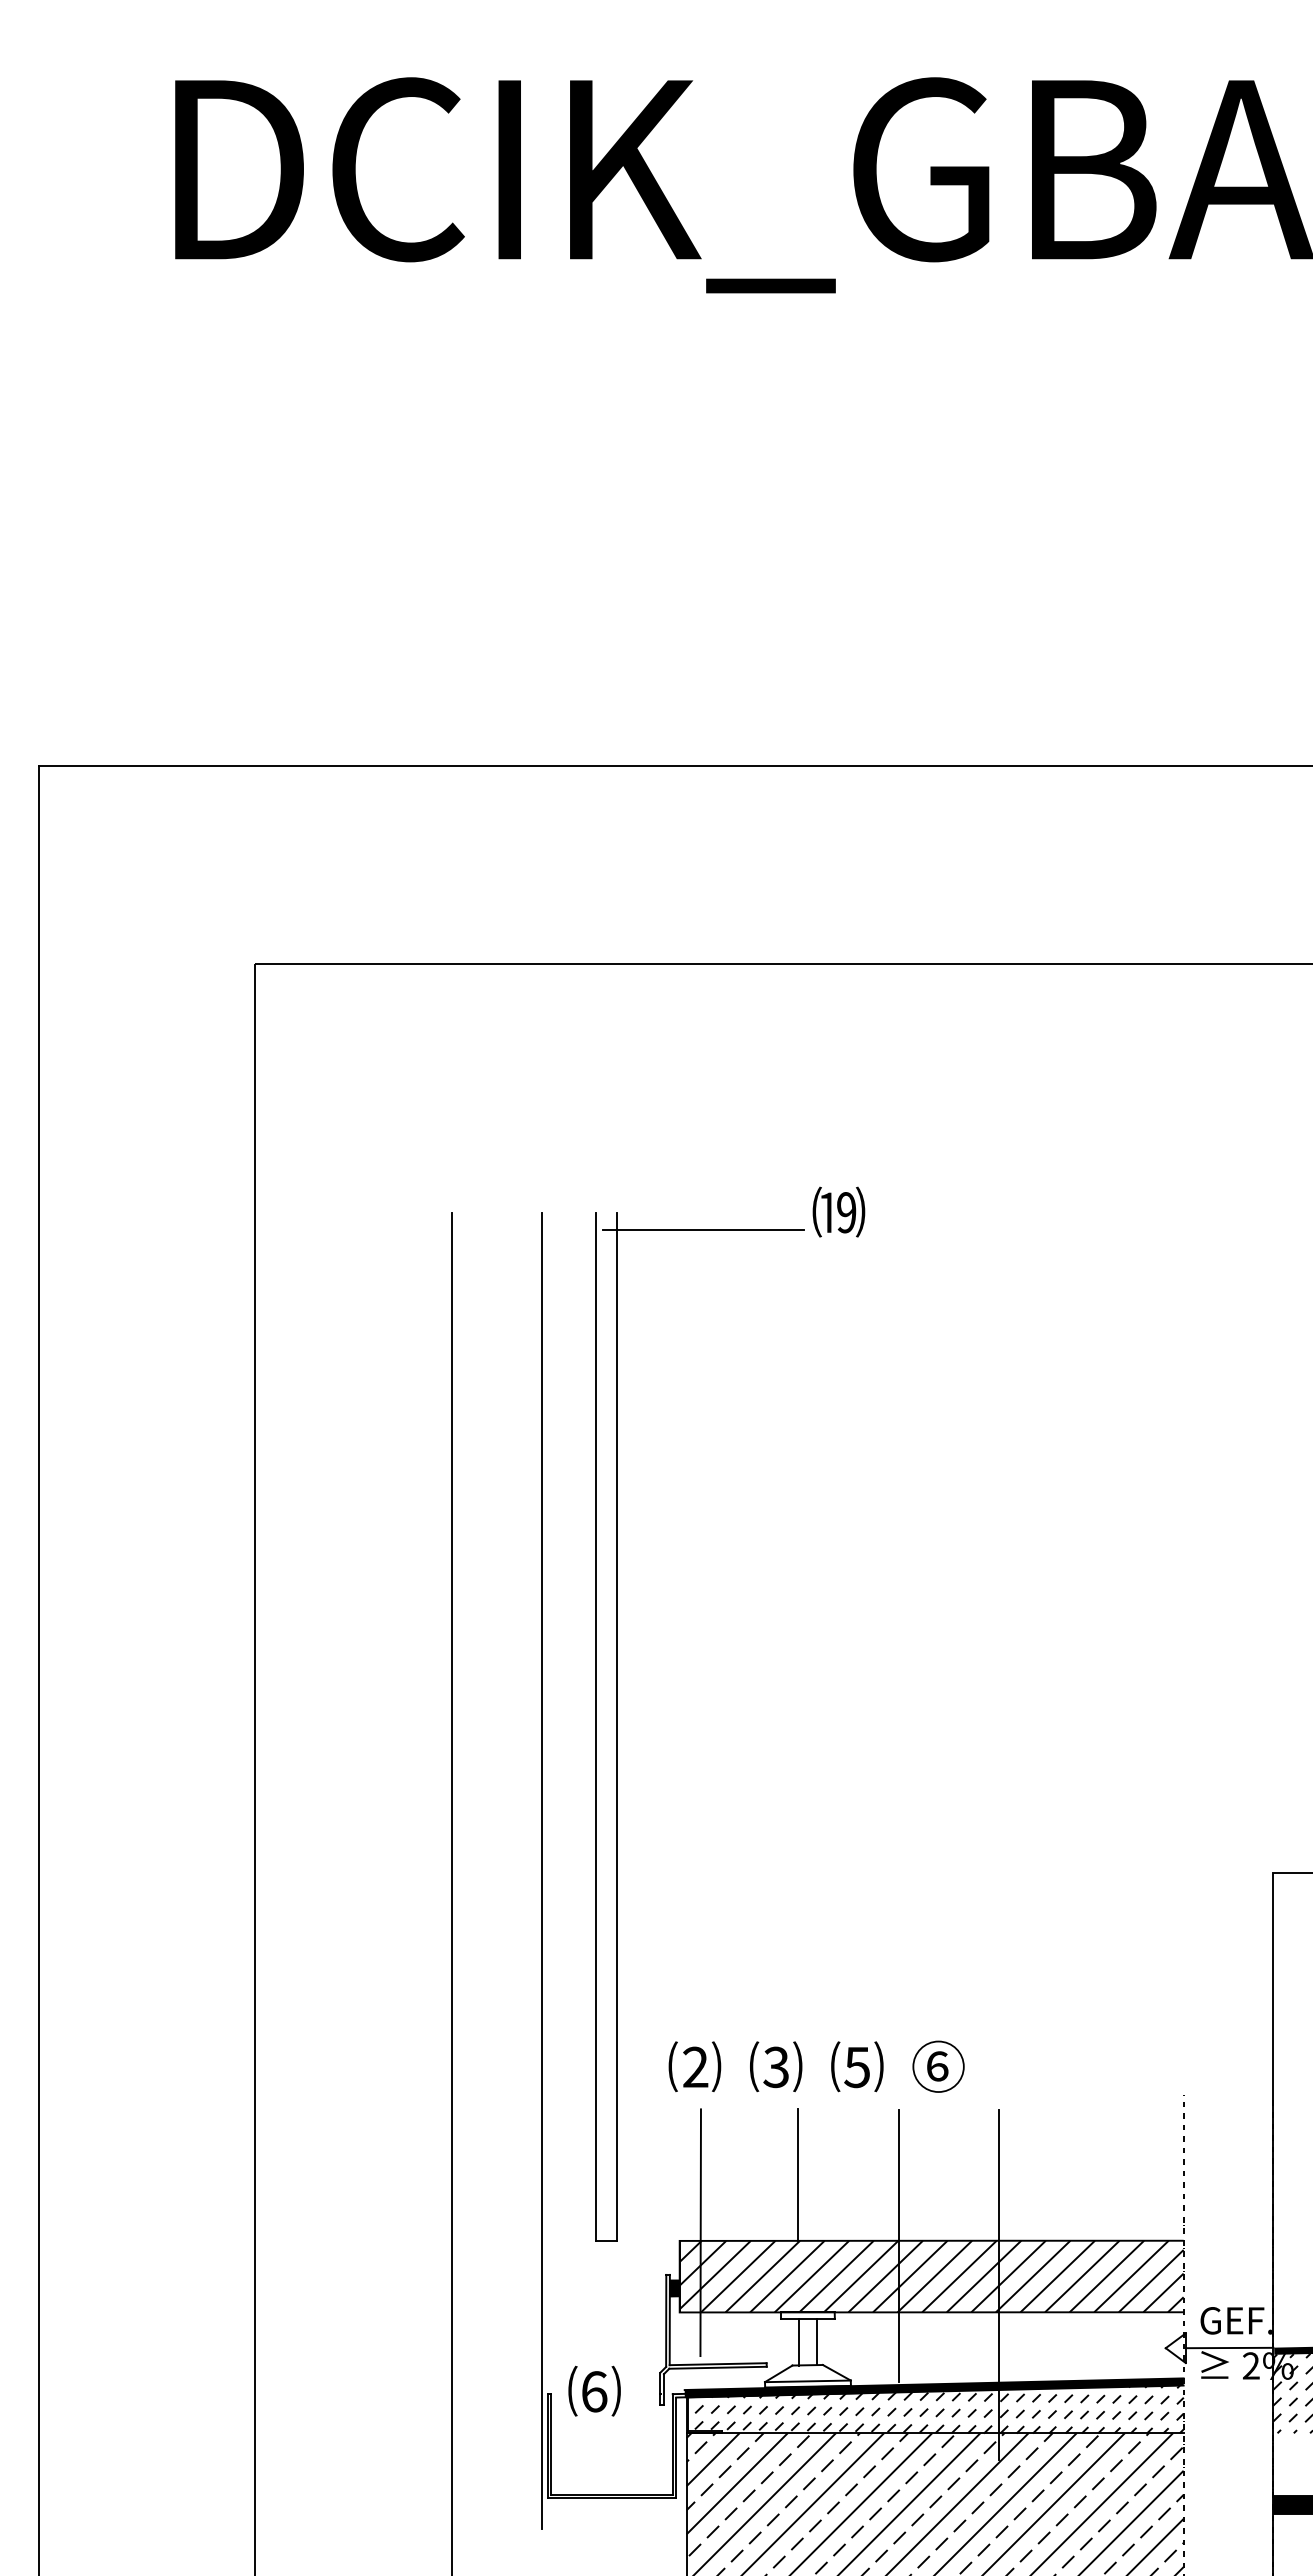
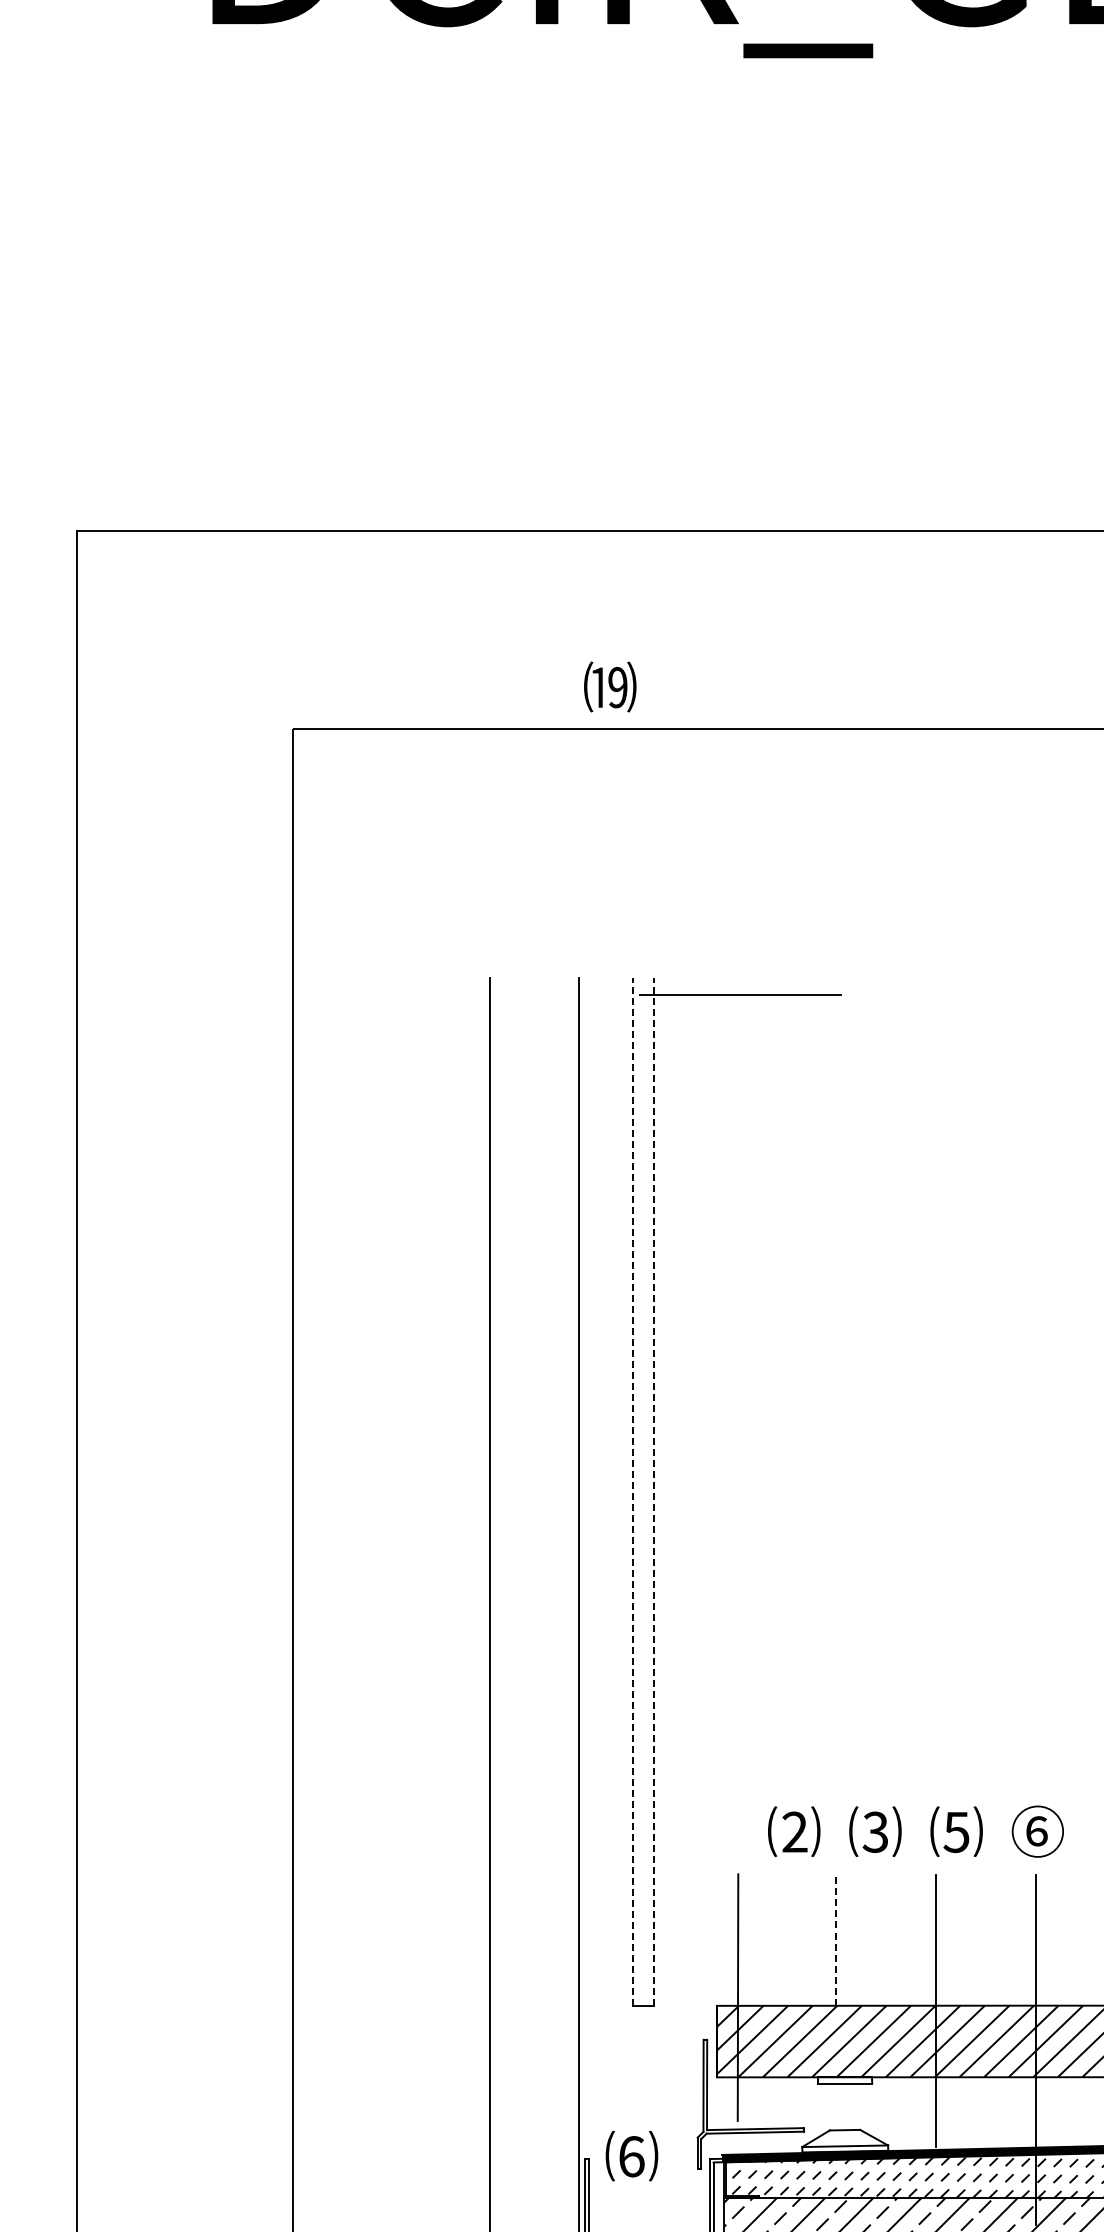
text: (838, 1211) -> (609, 686), moved
line: (595, 1726) -> (632, 1491), solid -> dashed
line: (616, 1726) -> (653, 1491), solid -> dashed
text: (816, 2066) -> (915, 1831), moved
line: (798, 2174) -> (835, 1939), solid -> dashed
fill: (674, 2288) -> (711, 2053), removed
line: (798, 2341) -> (835, 2106), removed
line: (816, 2341) -> (853, 2106), removed

